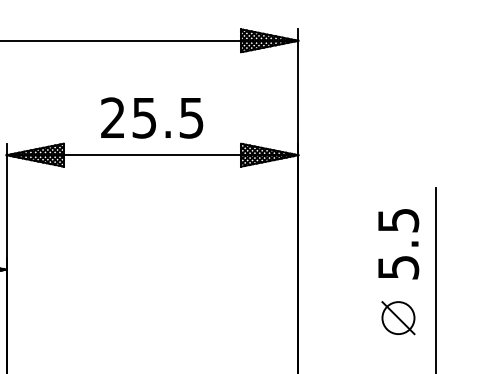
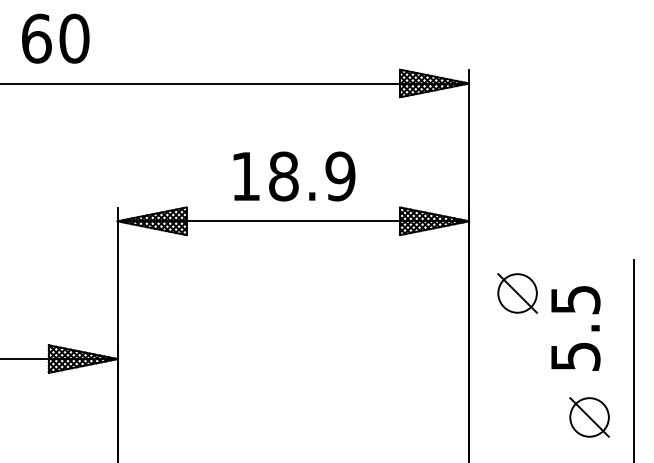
text: (152, 118) -> (293, 176), 25.5 -> 18.9
part: (338, 215) -> (517, 293), added
text: (398, 244) -> (575, 328), moved

